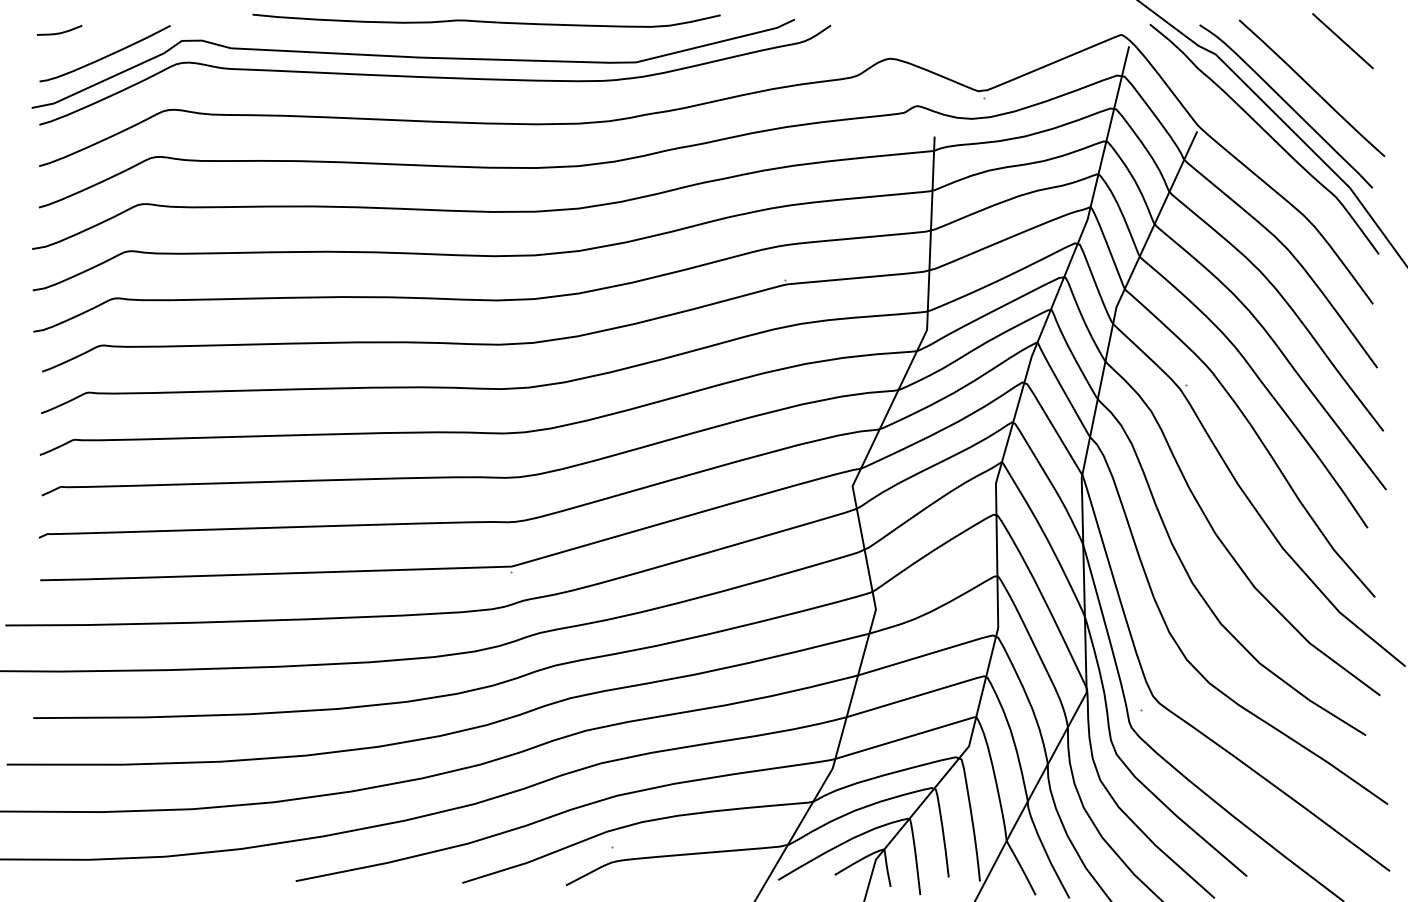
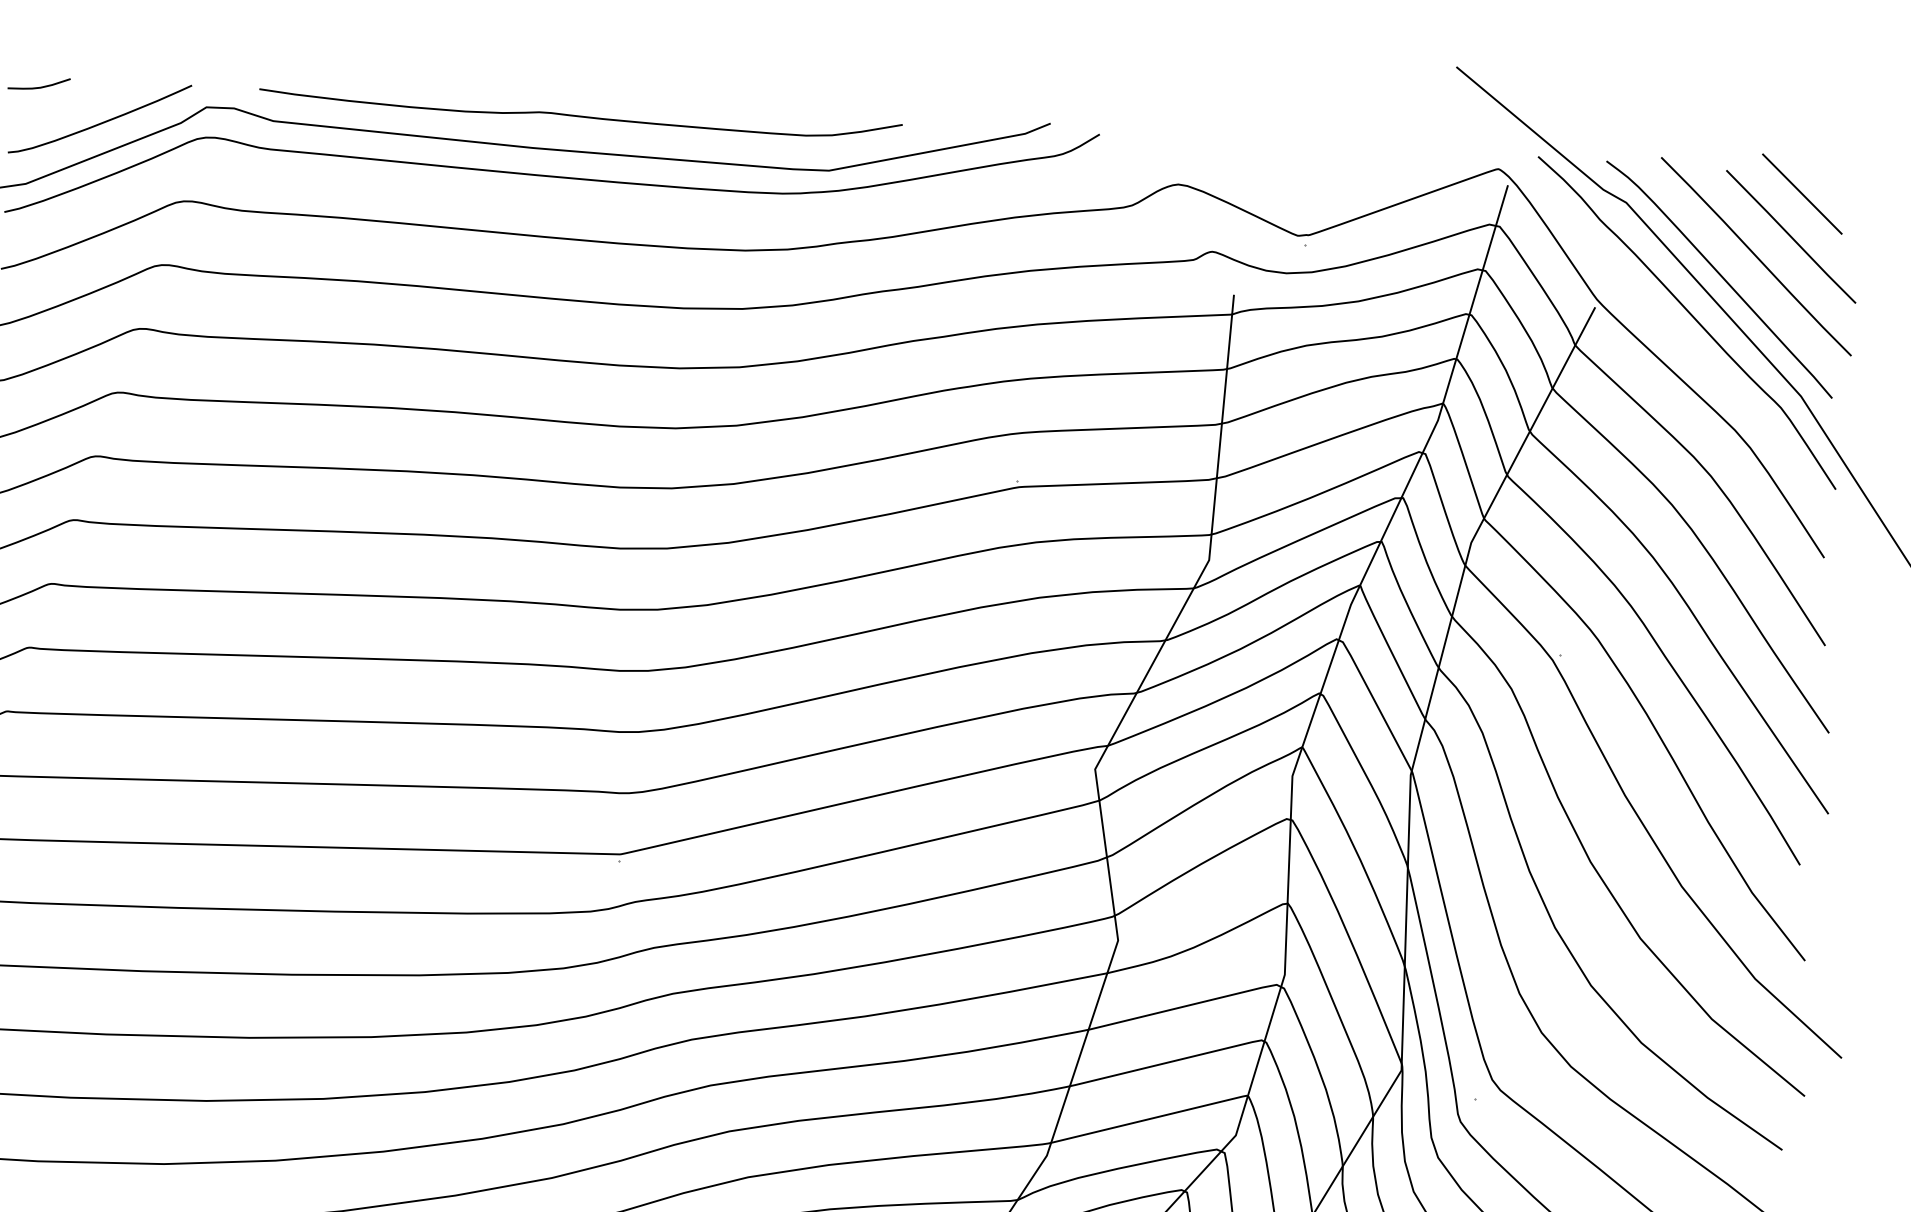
curve: (486, 21) -> (580, 115), moved
line: (1336, 72) -> (1791, 236), added

